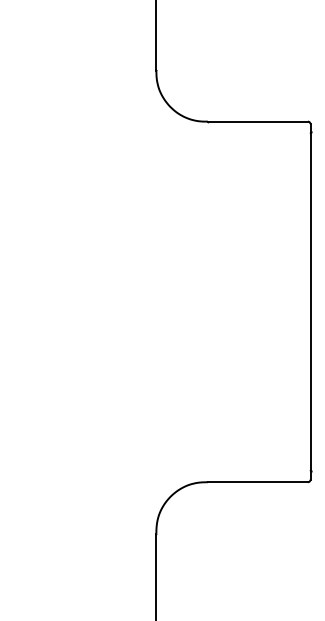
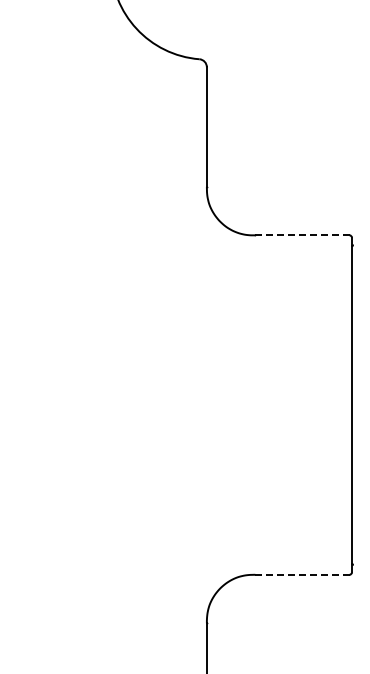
line: (256, 121) -> (301, 235), solid -> dashed
line: (257, 481) -> (302, 574), solid -> dashed

